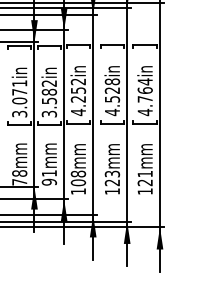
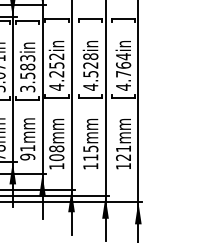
text: (49, 83) -> (27, 58), 3.582in -> 3.583in
text: (111, 178) -> (89, 153), 123mm -> 115mm

